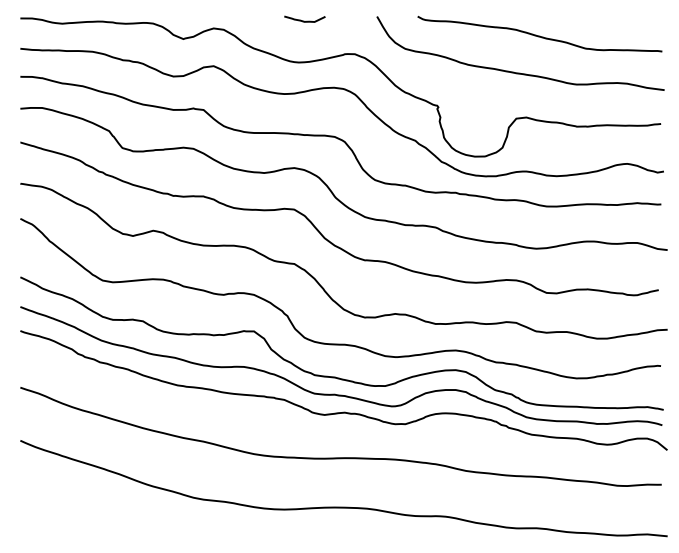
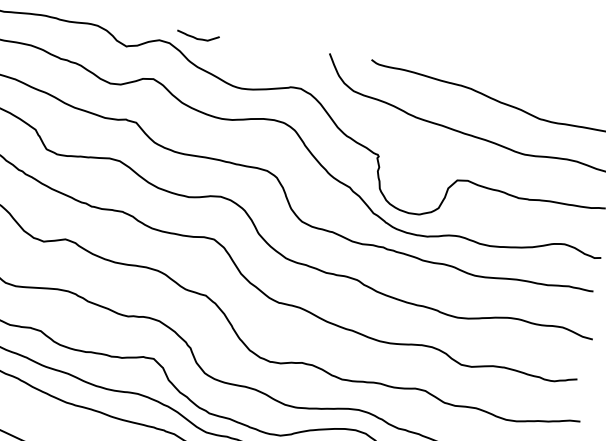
curve: (304, 20) -> (197, 37), moved

